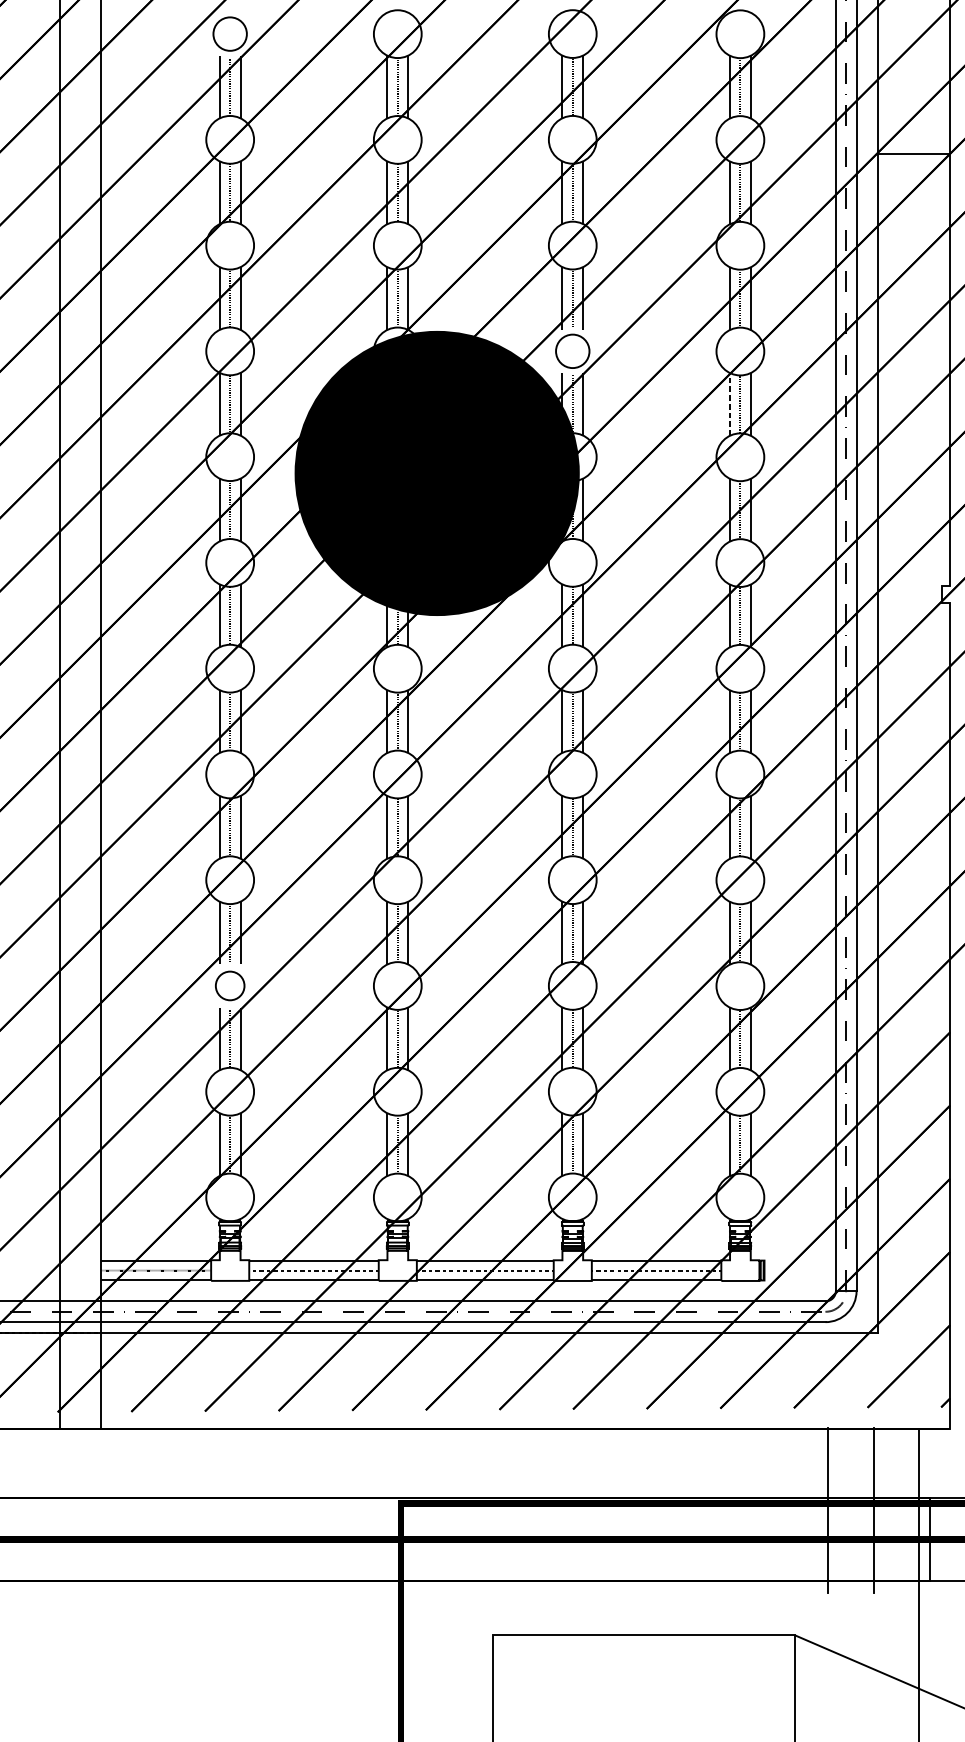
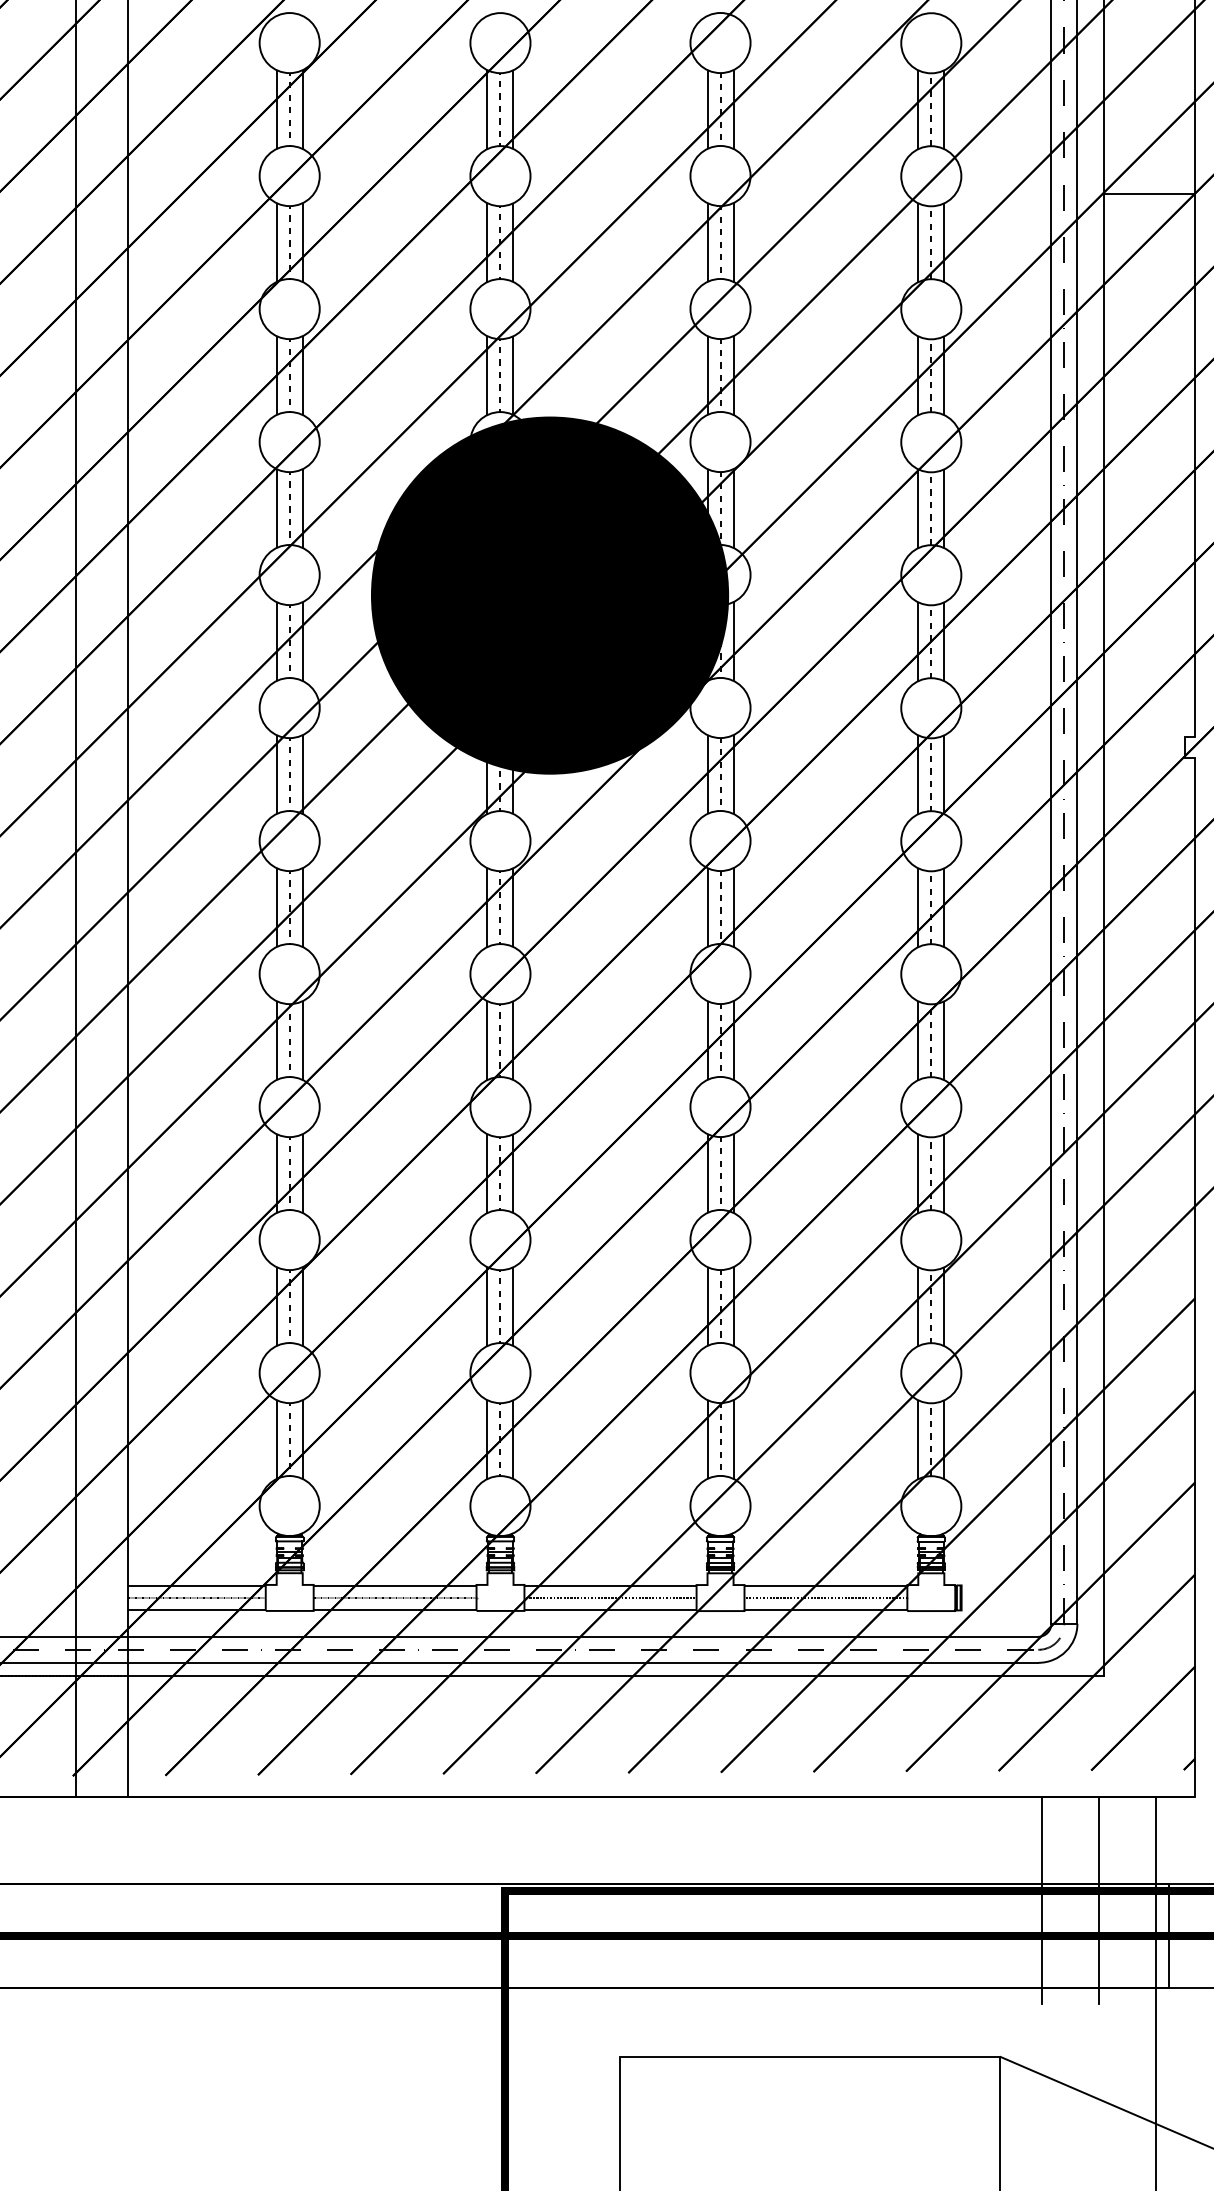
circle: (230, 34) -> (289, 43), size x1.43
circle: (572, 350) -> (720, 441), size x1.43
line: (730, 404) -> (918, 508), dashed -> solid
circle: (230, 986) -> (289, 1240), size x1.67

